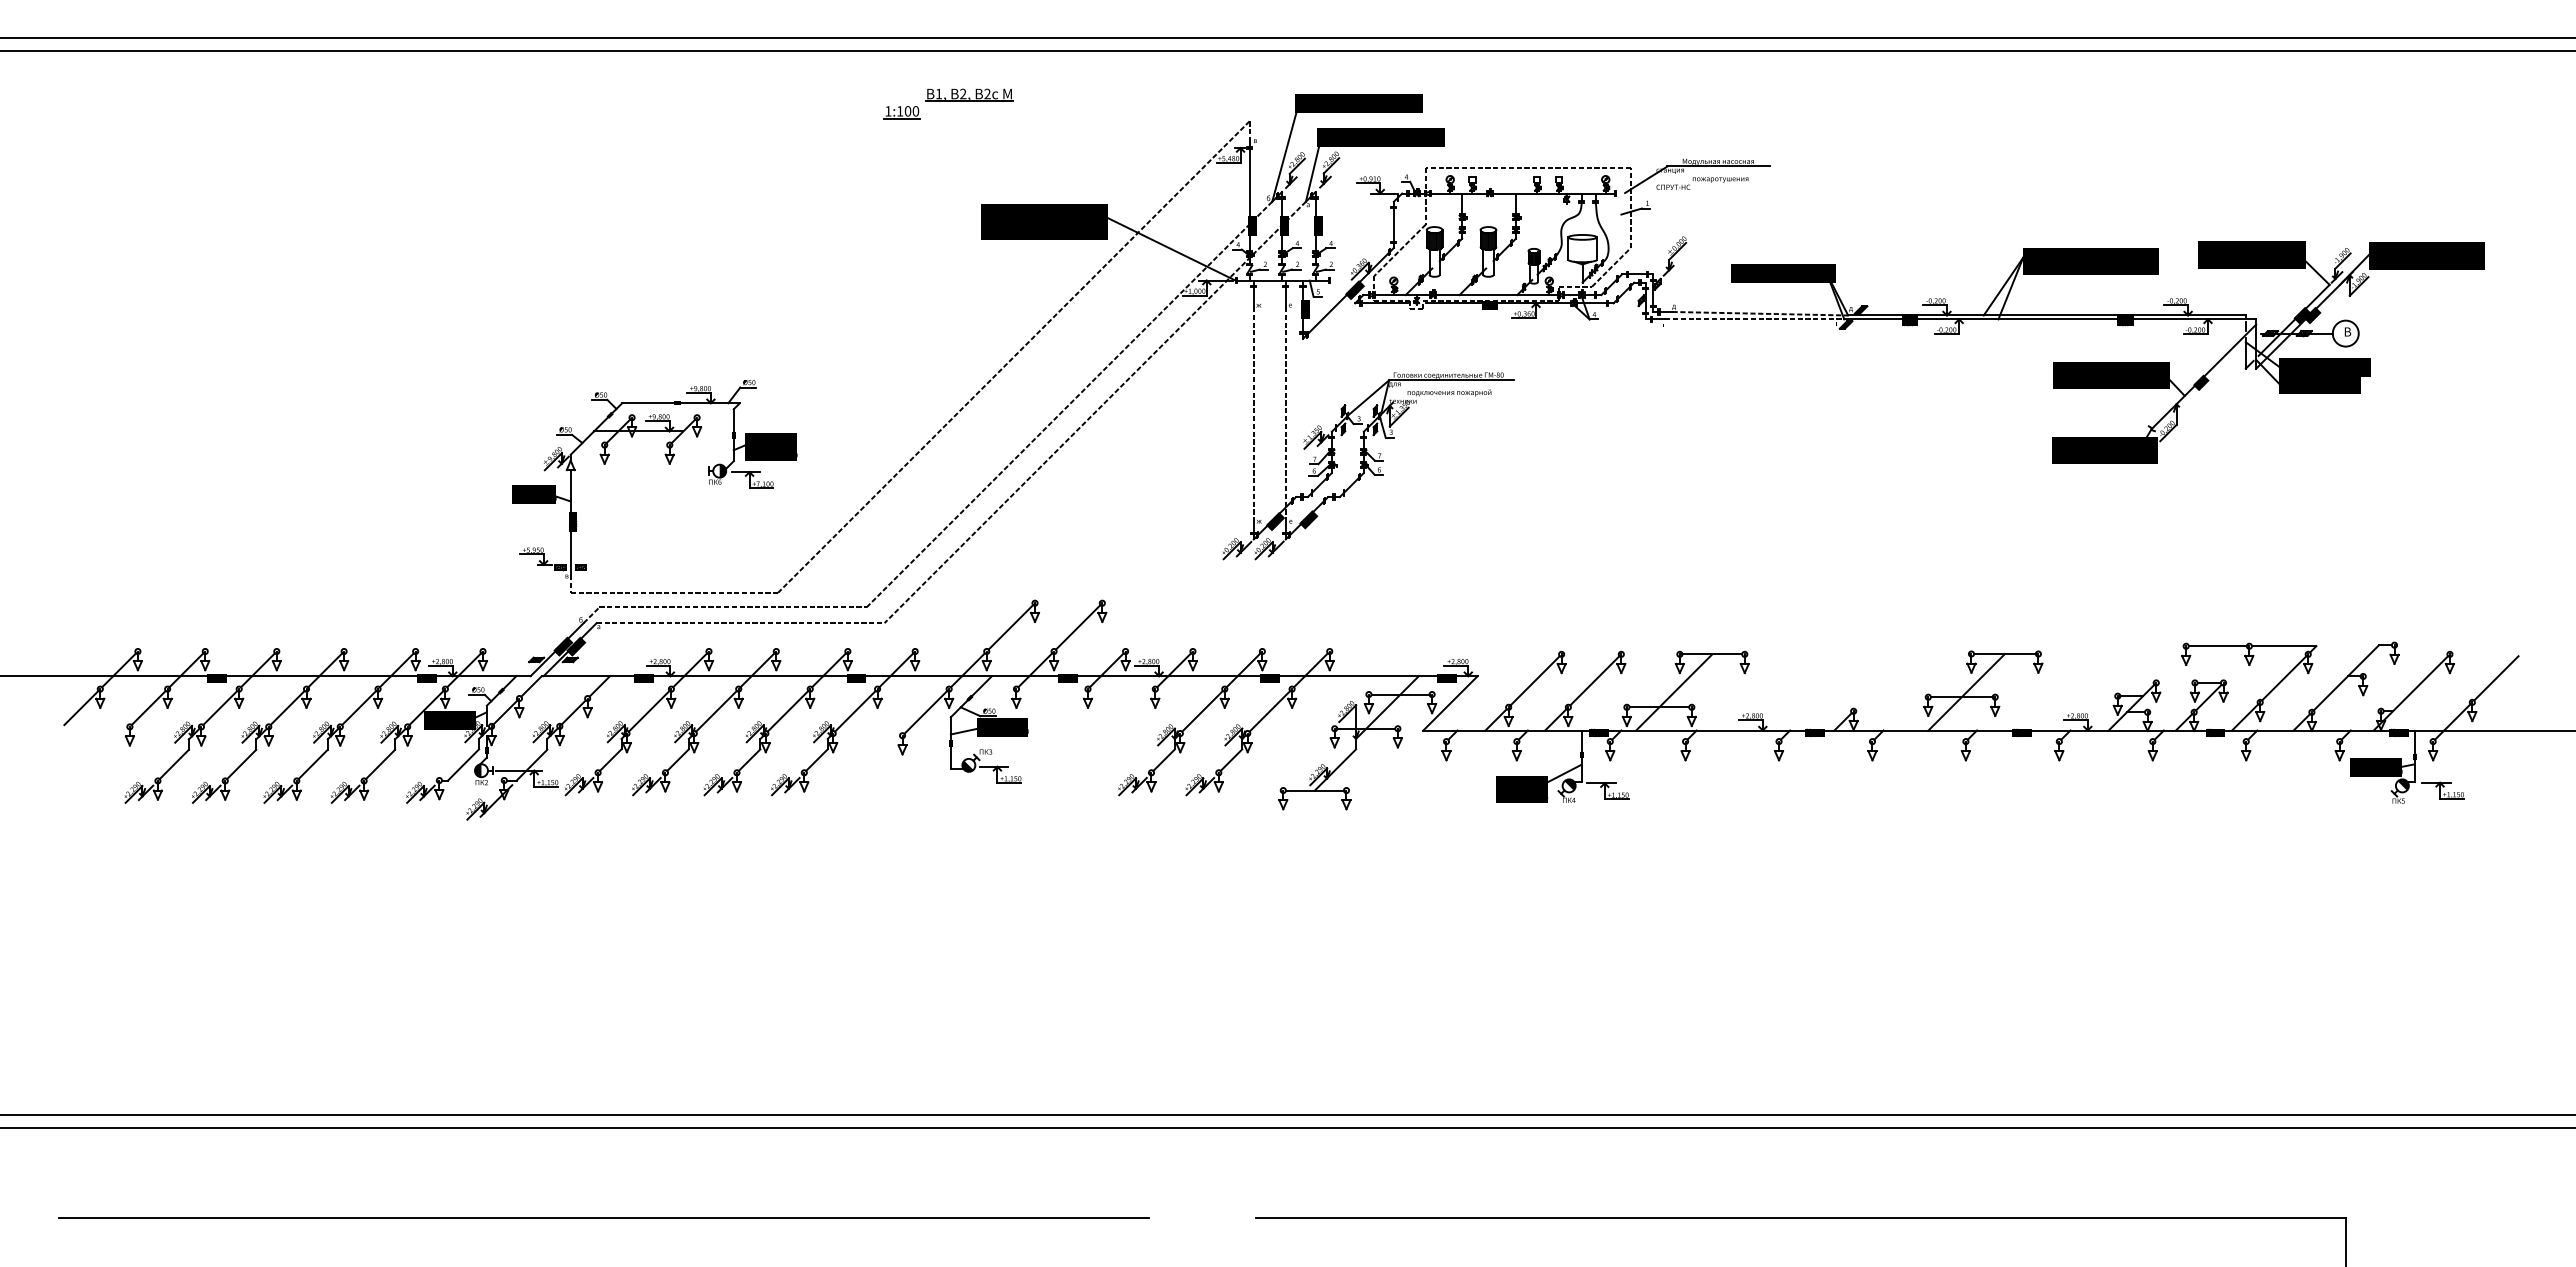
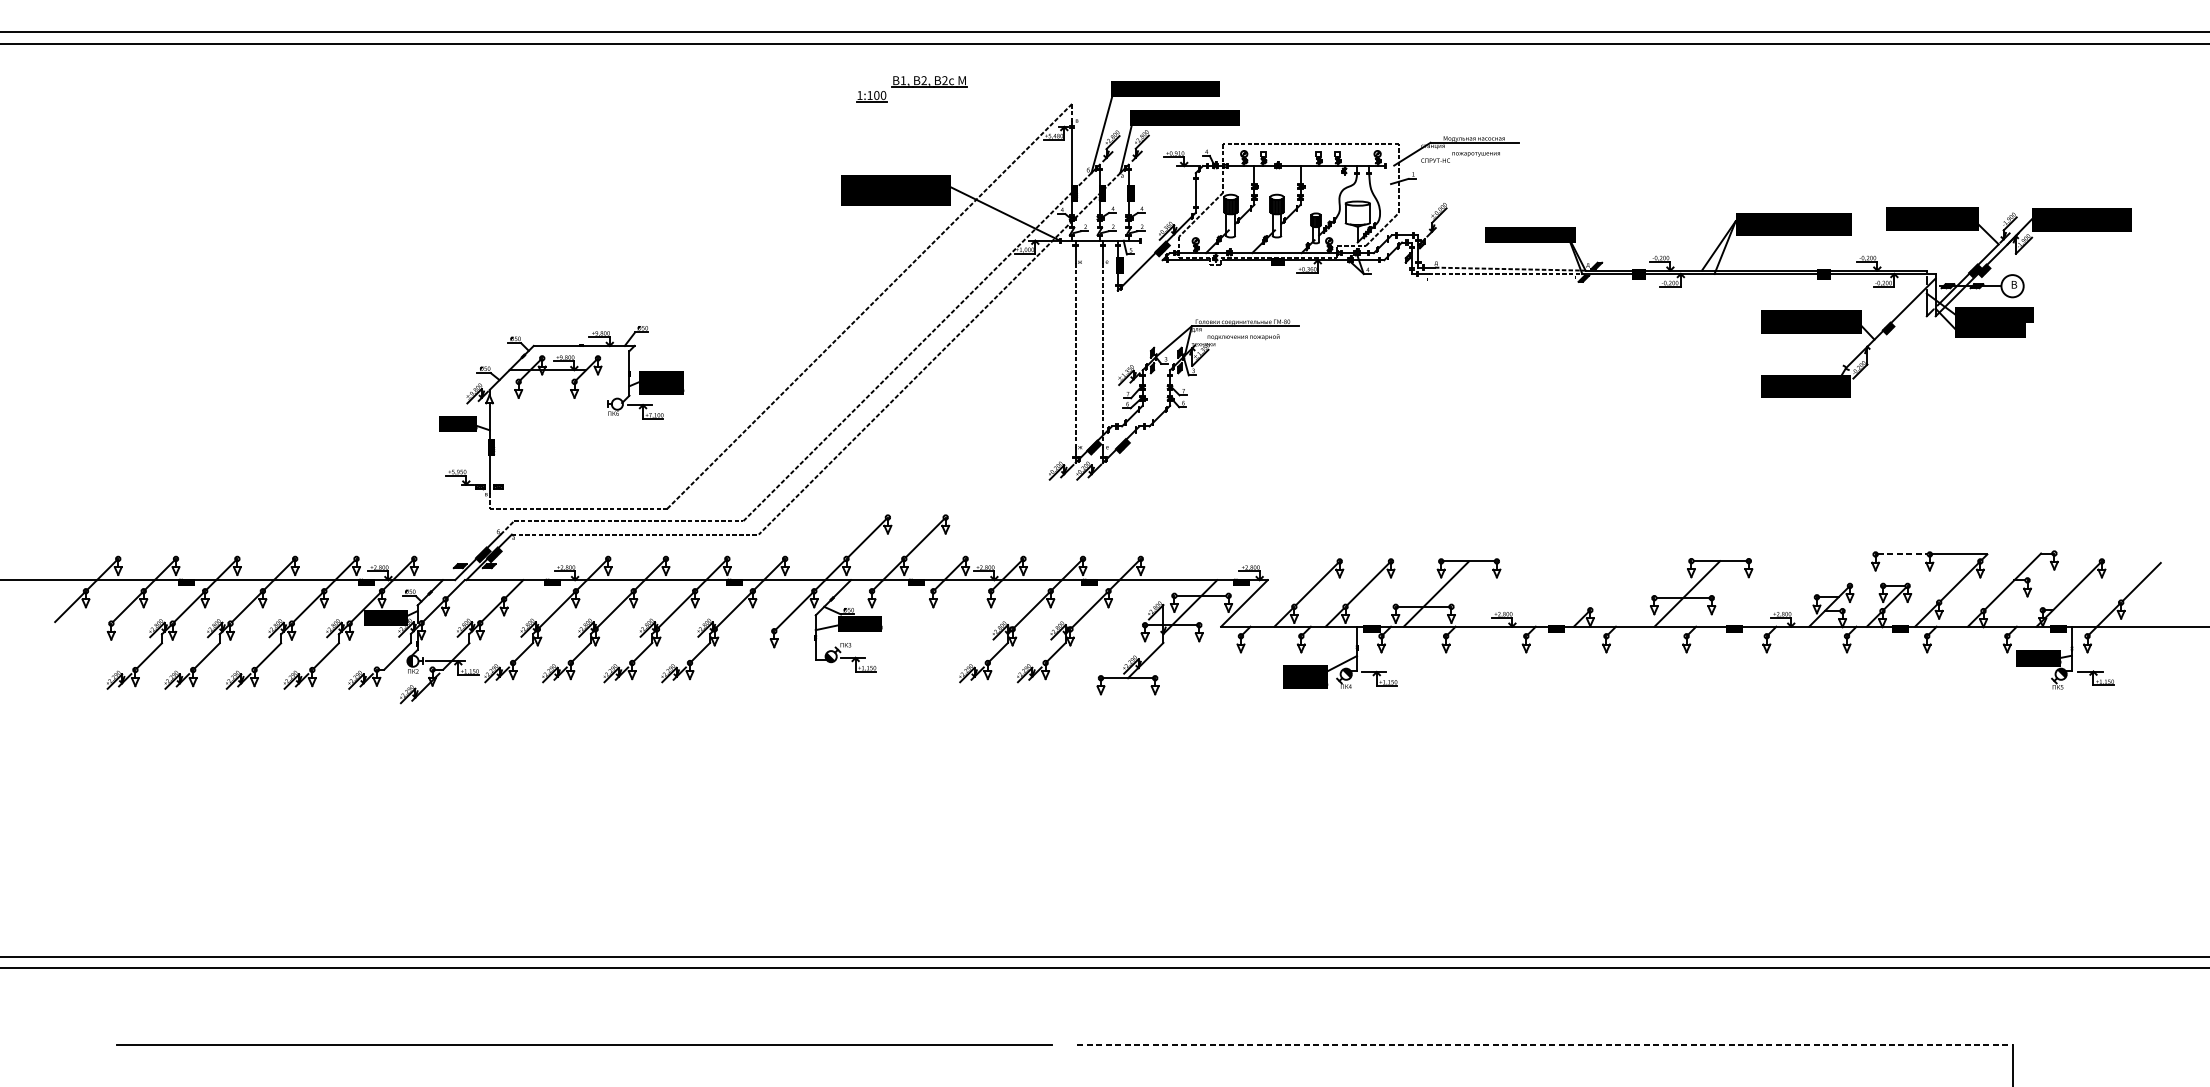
part: (948, 103) -> (911, 88), moved
fill: (722, 470) -> (619, 403), removed
line: (2217, 646) -> (1902, 554), solid -> dashed
line: (603, 1217) -> (583, 1044), moved
line: (1801, 1218) -> (1545, 1045), solid -> dashed

